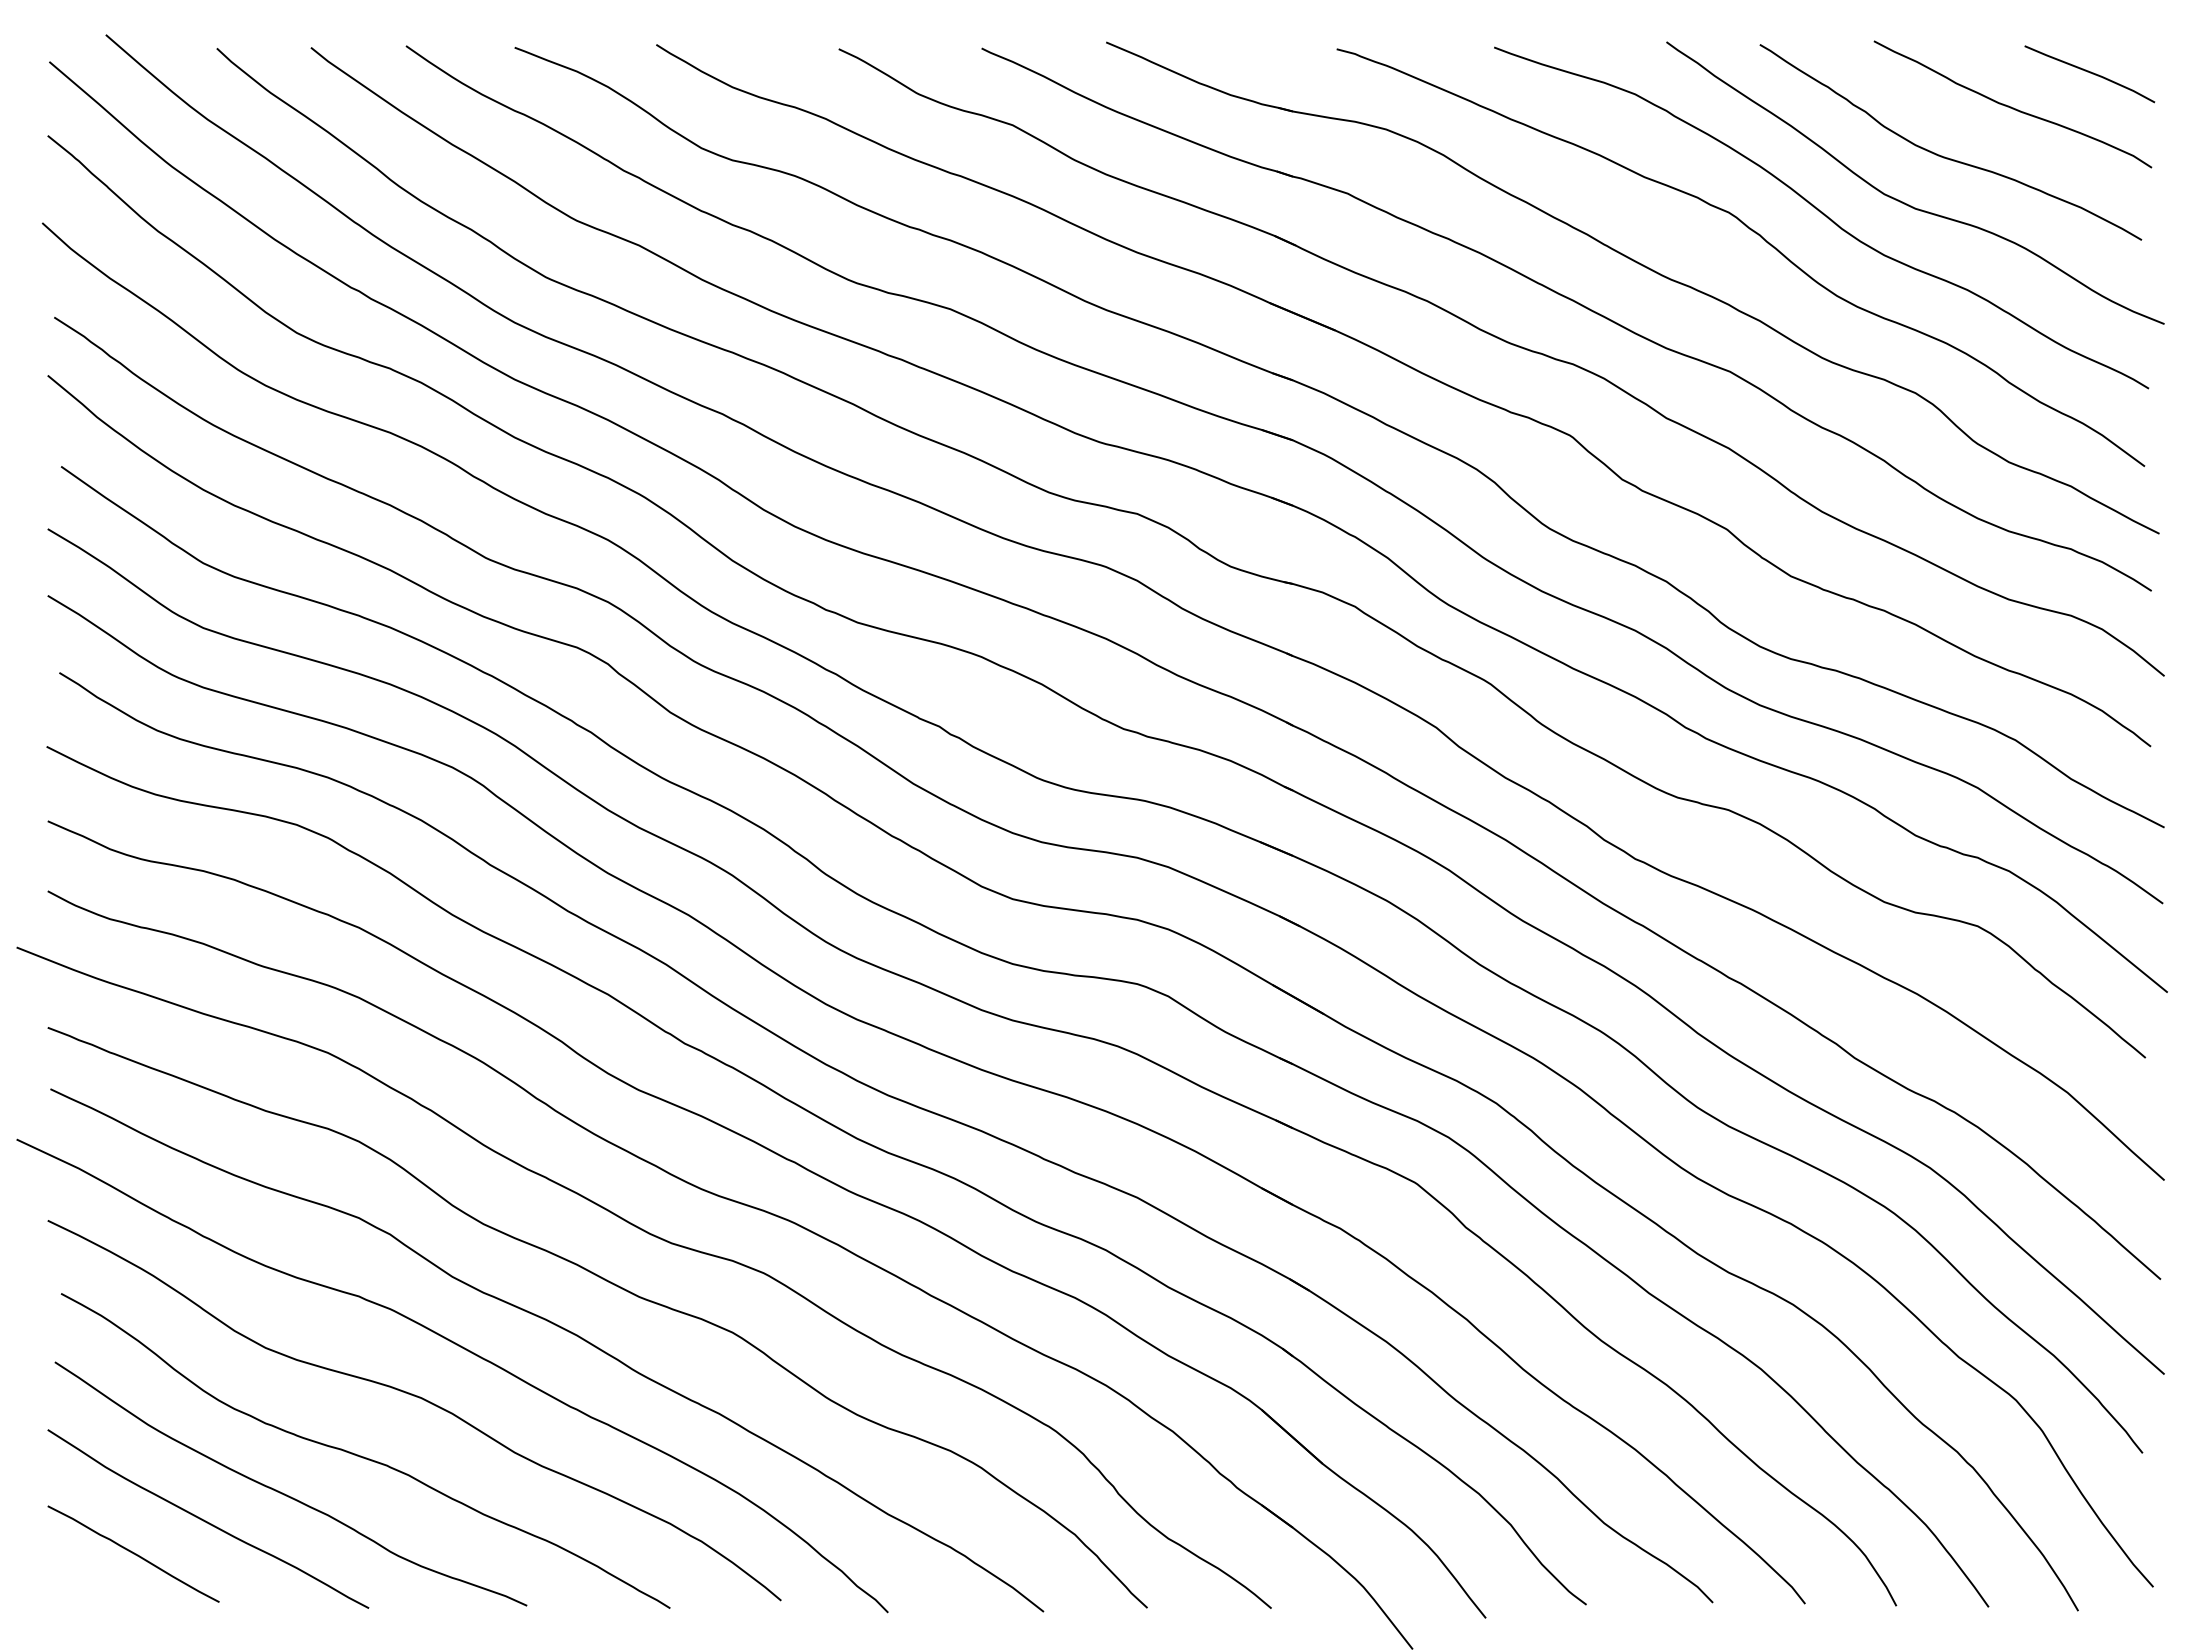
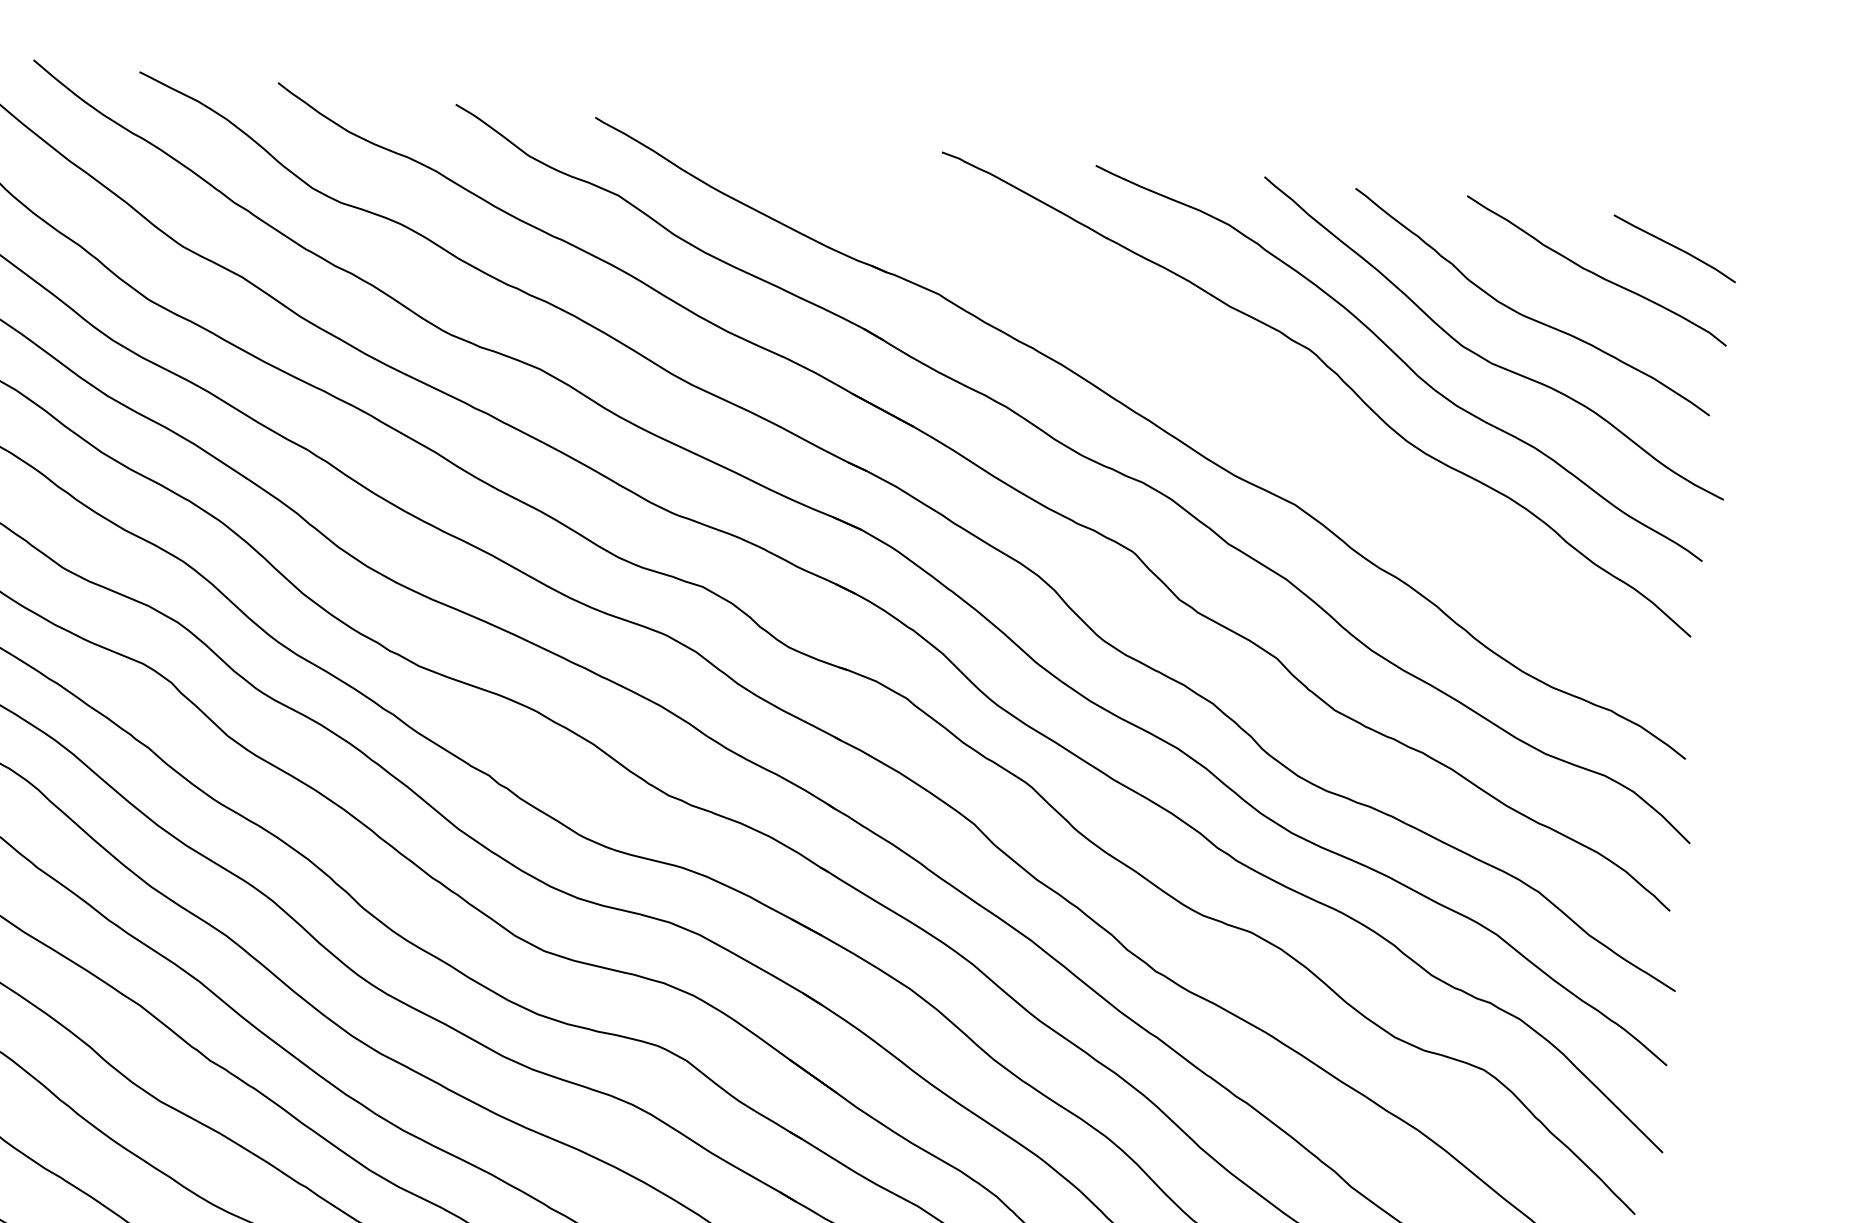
part: (1642, 266) -> (1219, 393), removed

